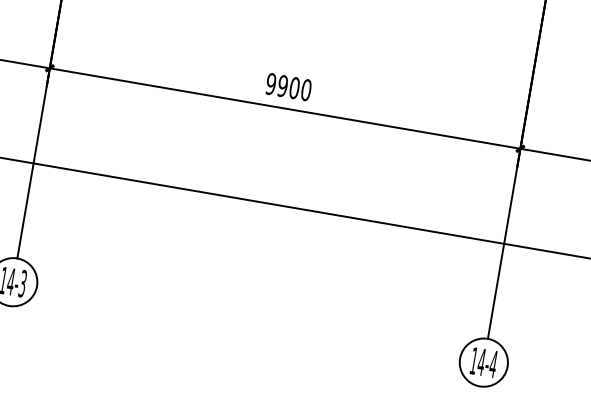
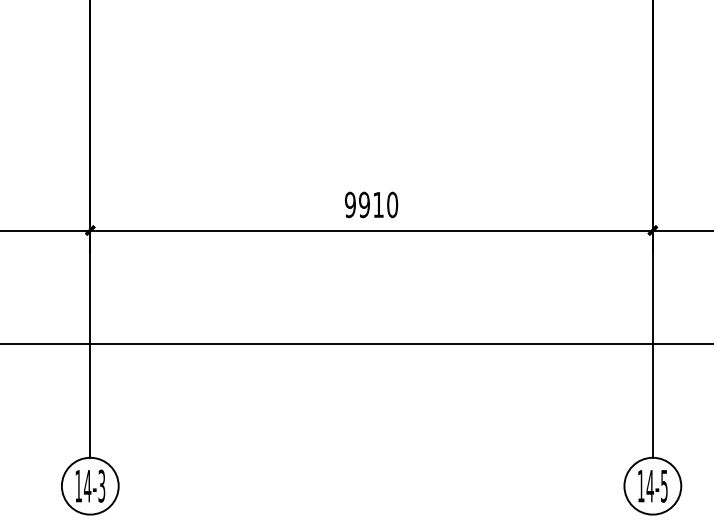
text: (294, 87) -> (378, 204), 9900 -> 9910
text: (493, 364) -> (664, 486), 14-4 -> 14-5

